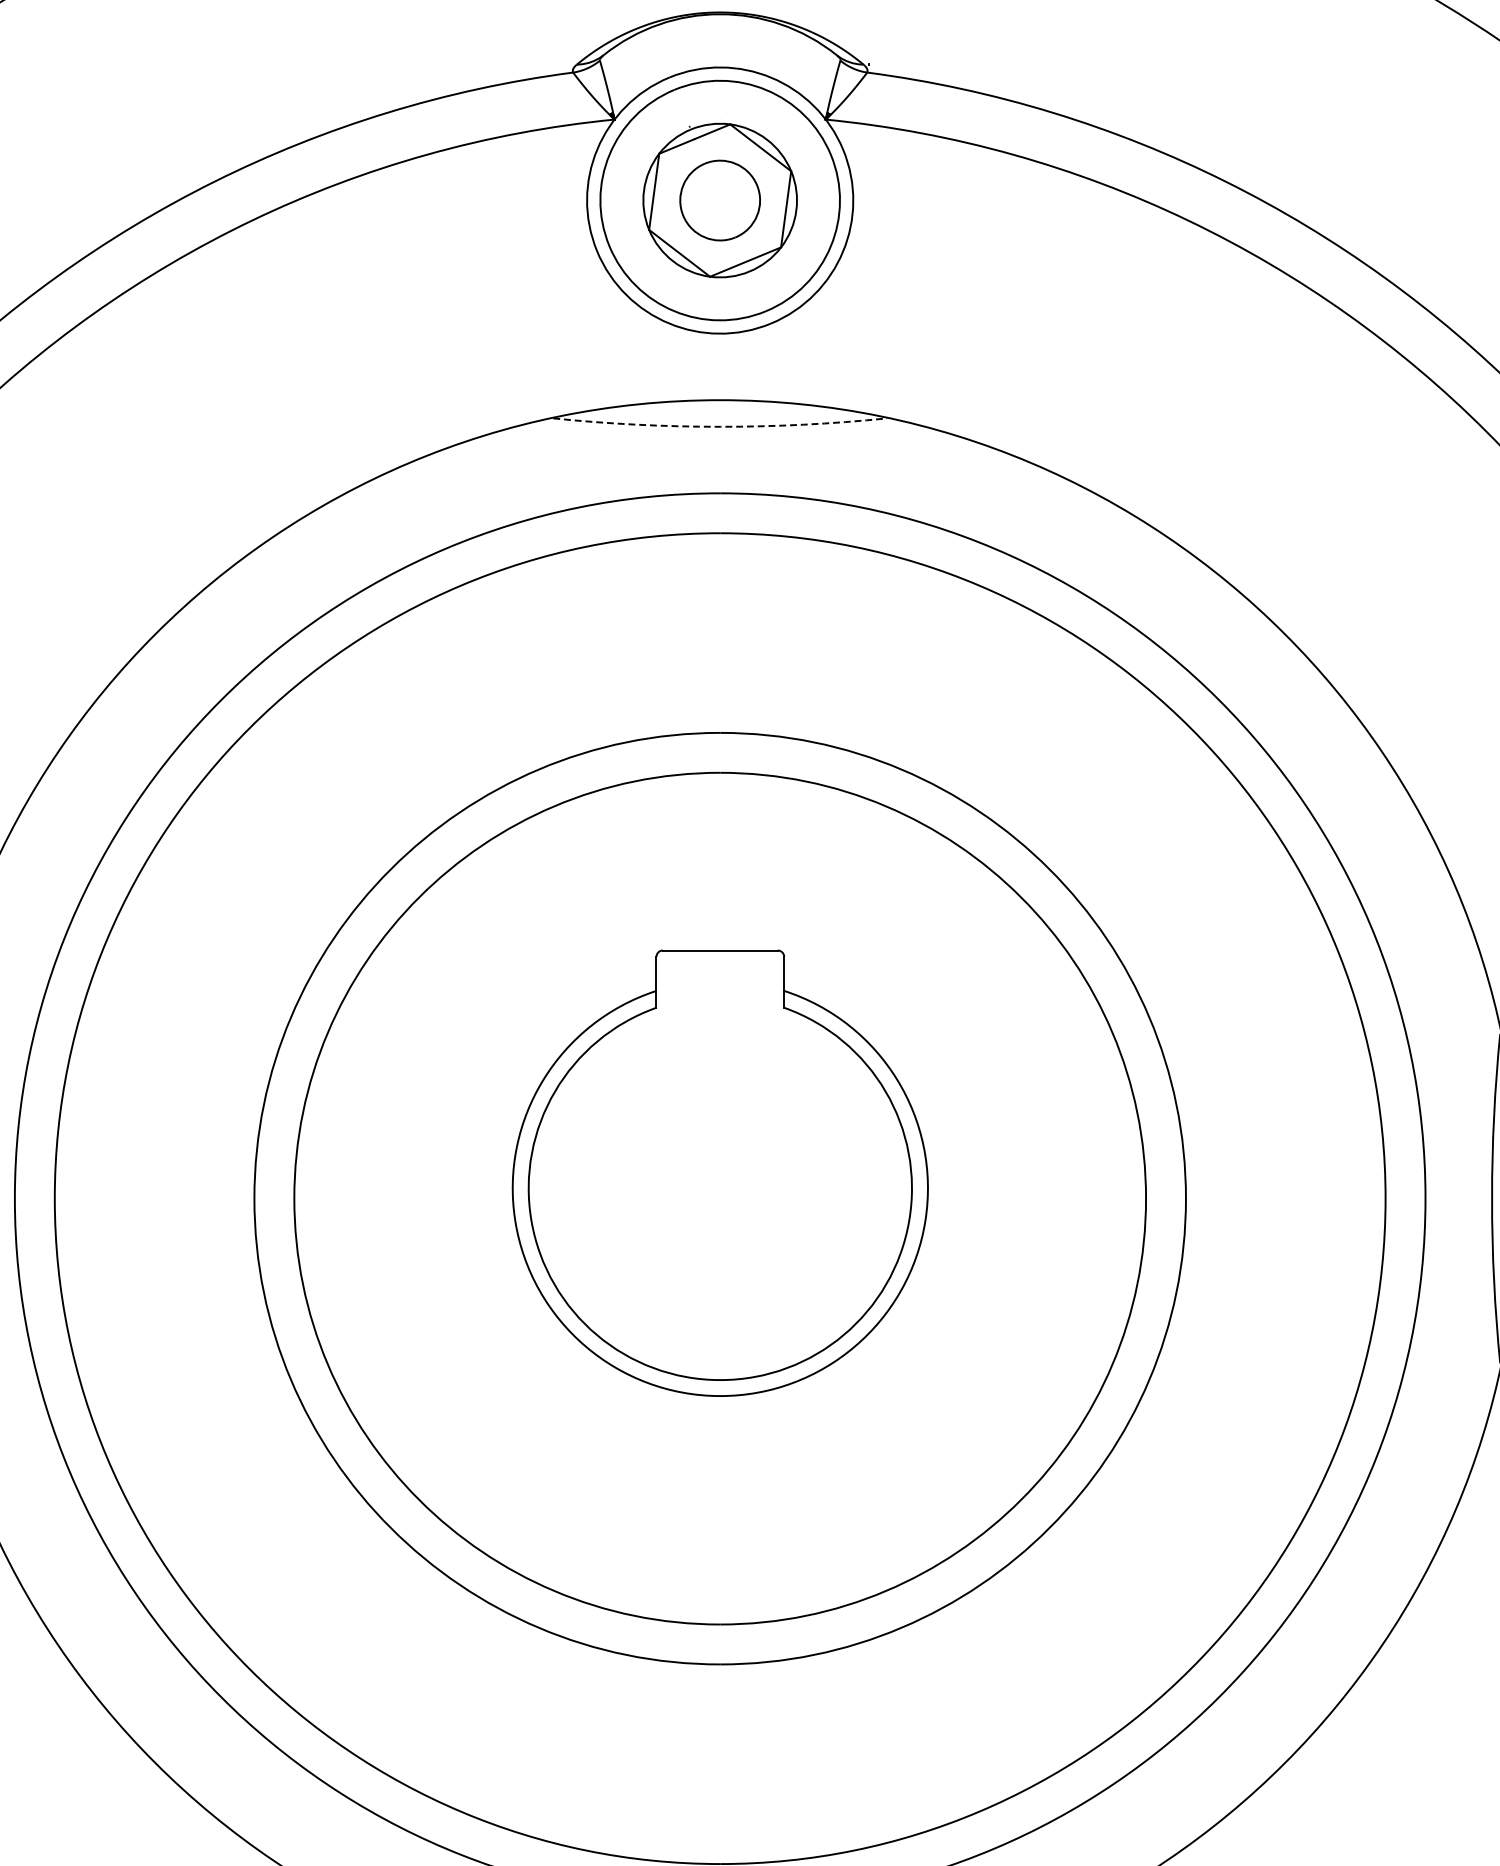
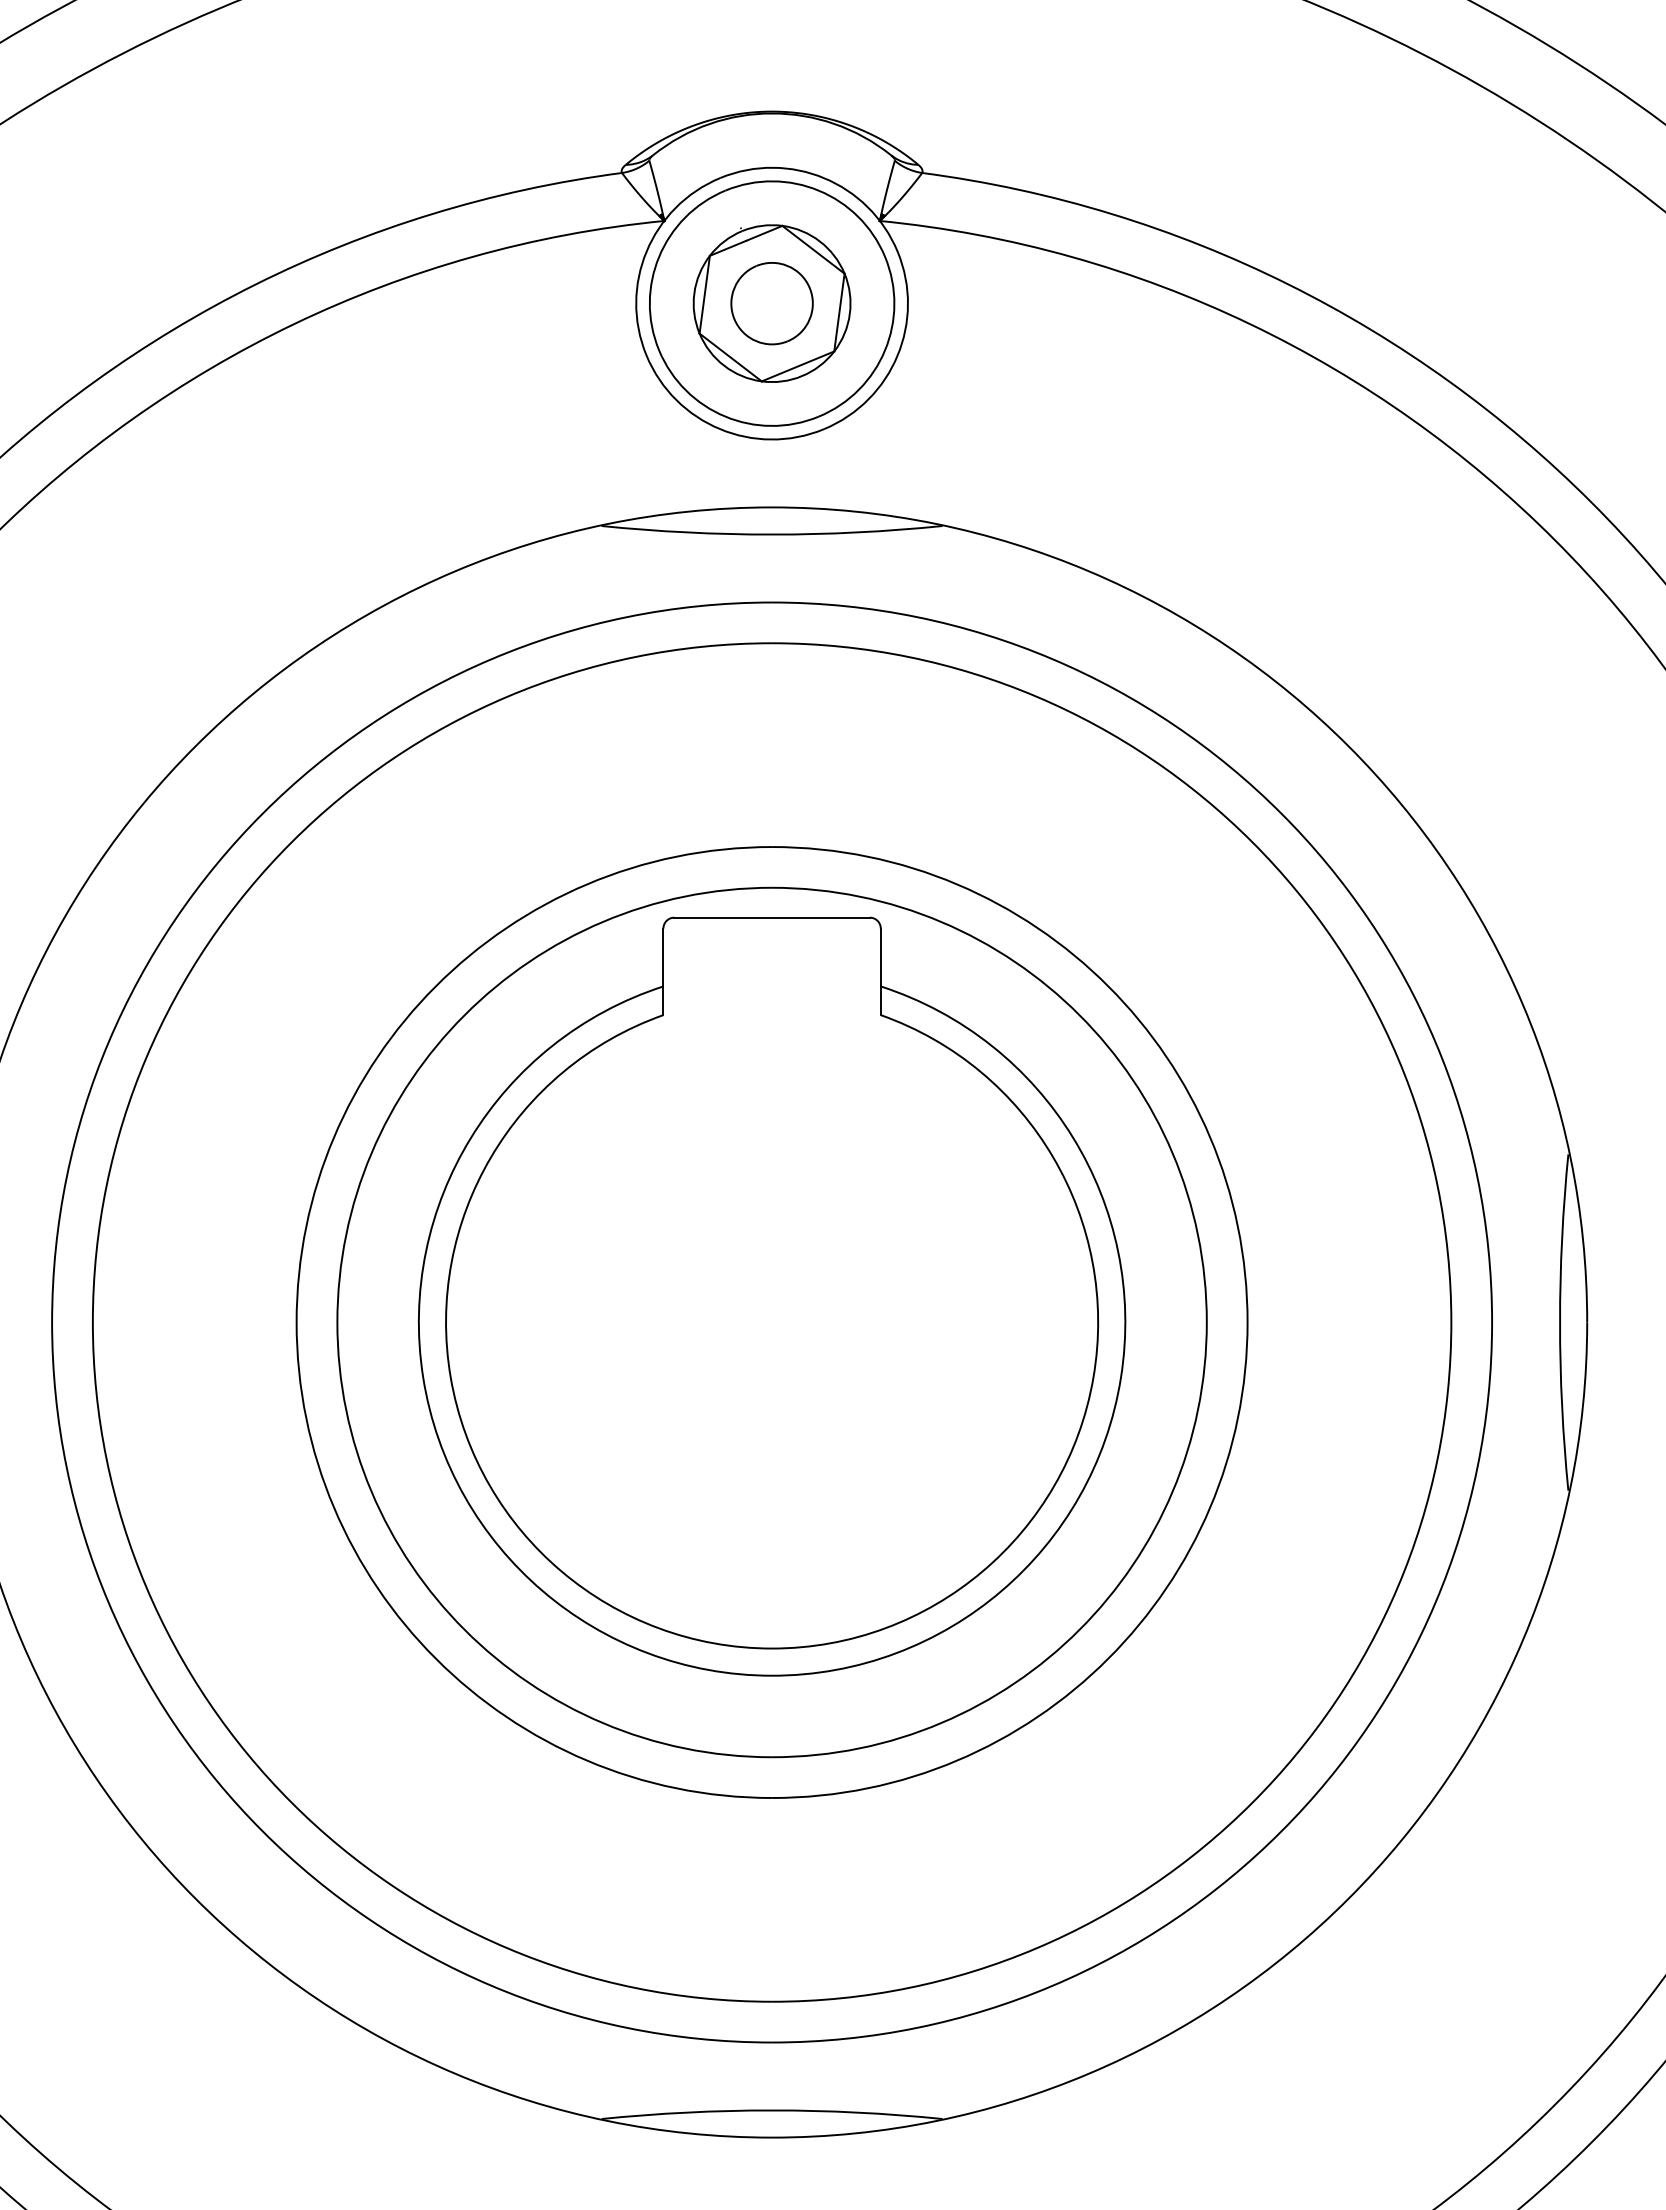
arc: (720, 426) -> (772, 534), dashed -> solid
part: (720, 1173) -> (772, 1296), size x1.67

